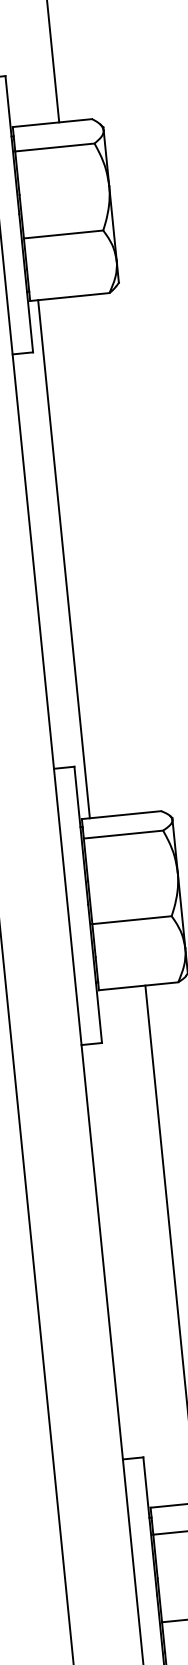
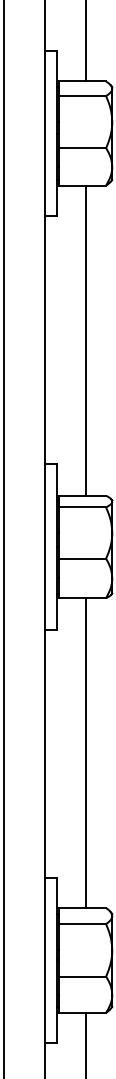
line: (64, 558) -> (86, 340), moved

